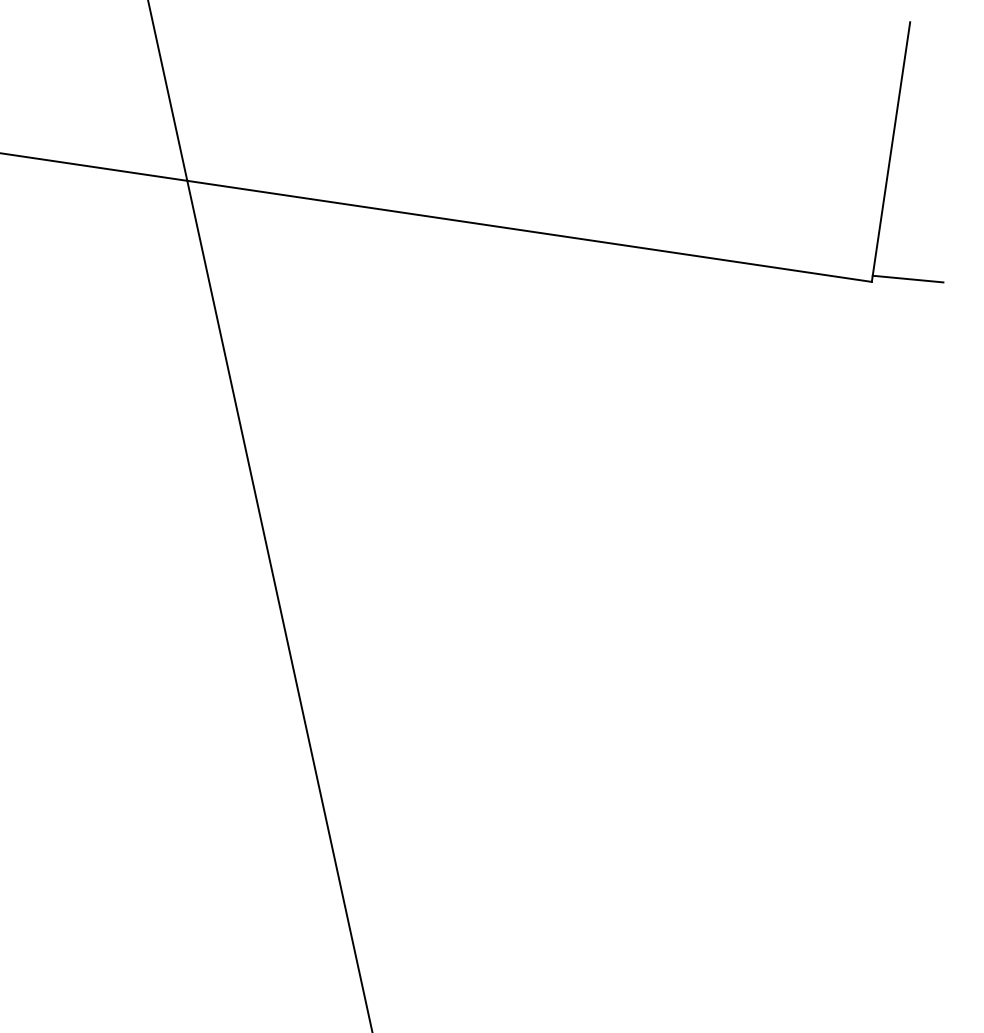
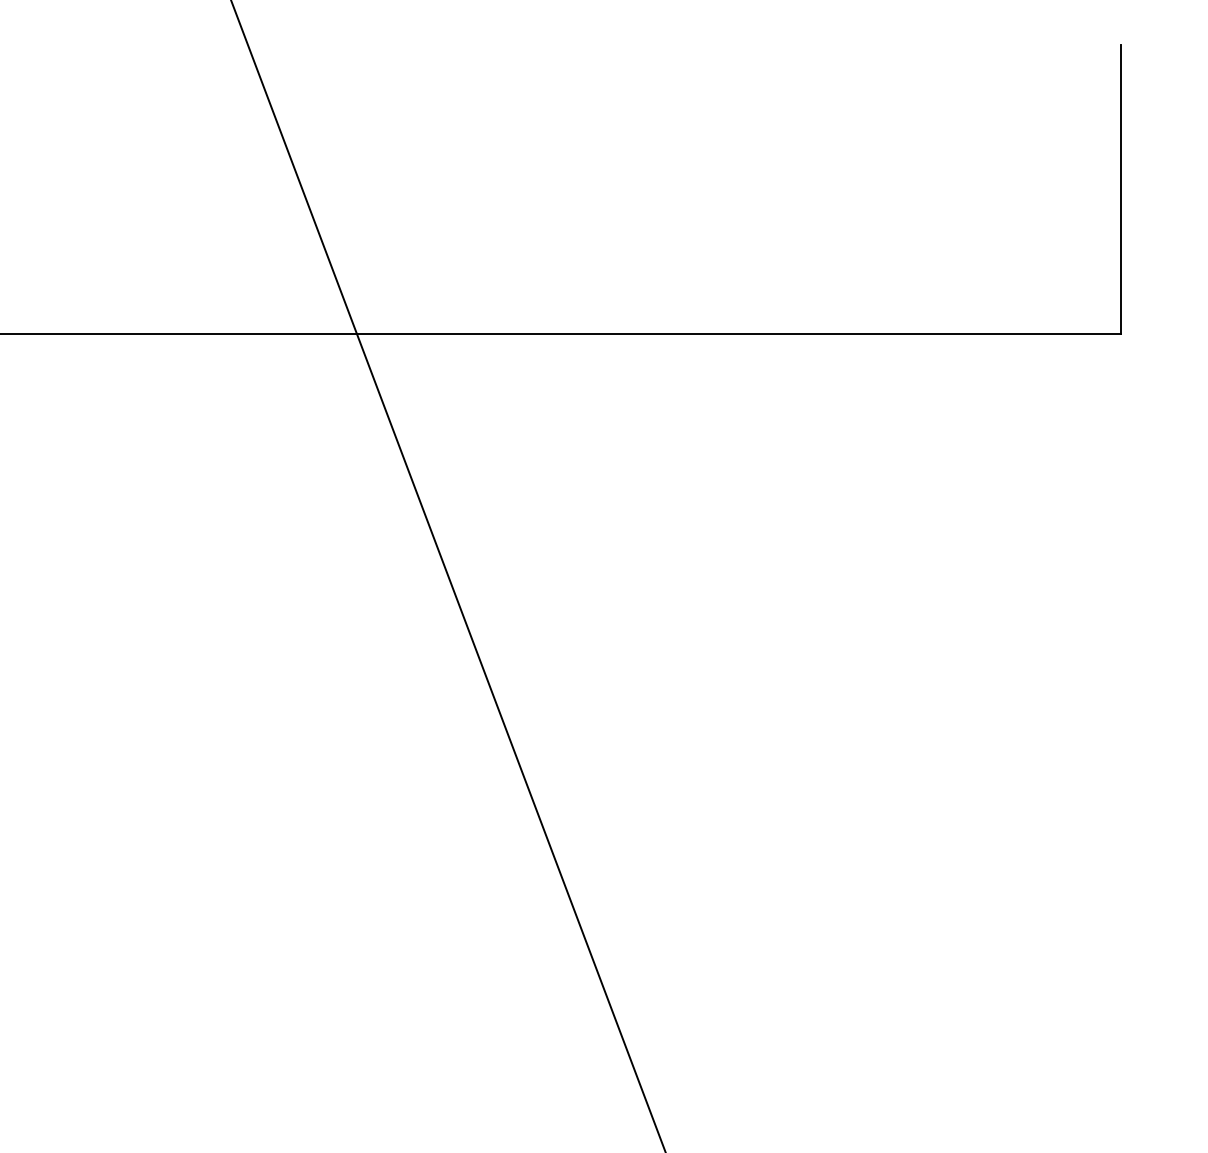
line: (907, 279) -> (1159, 325), removed

